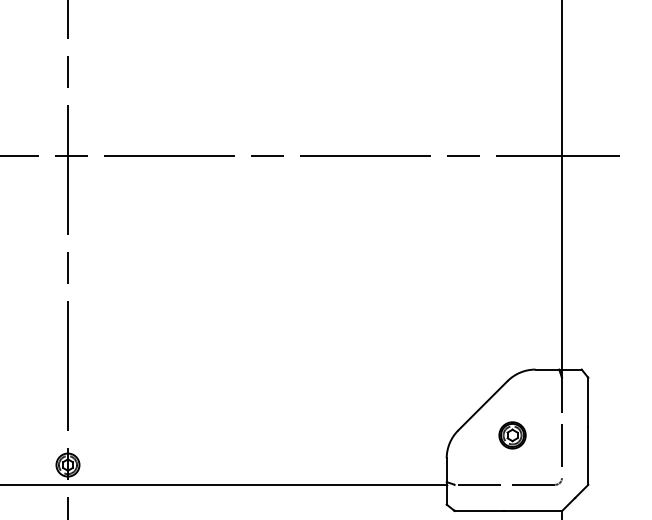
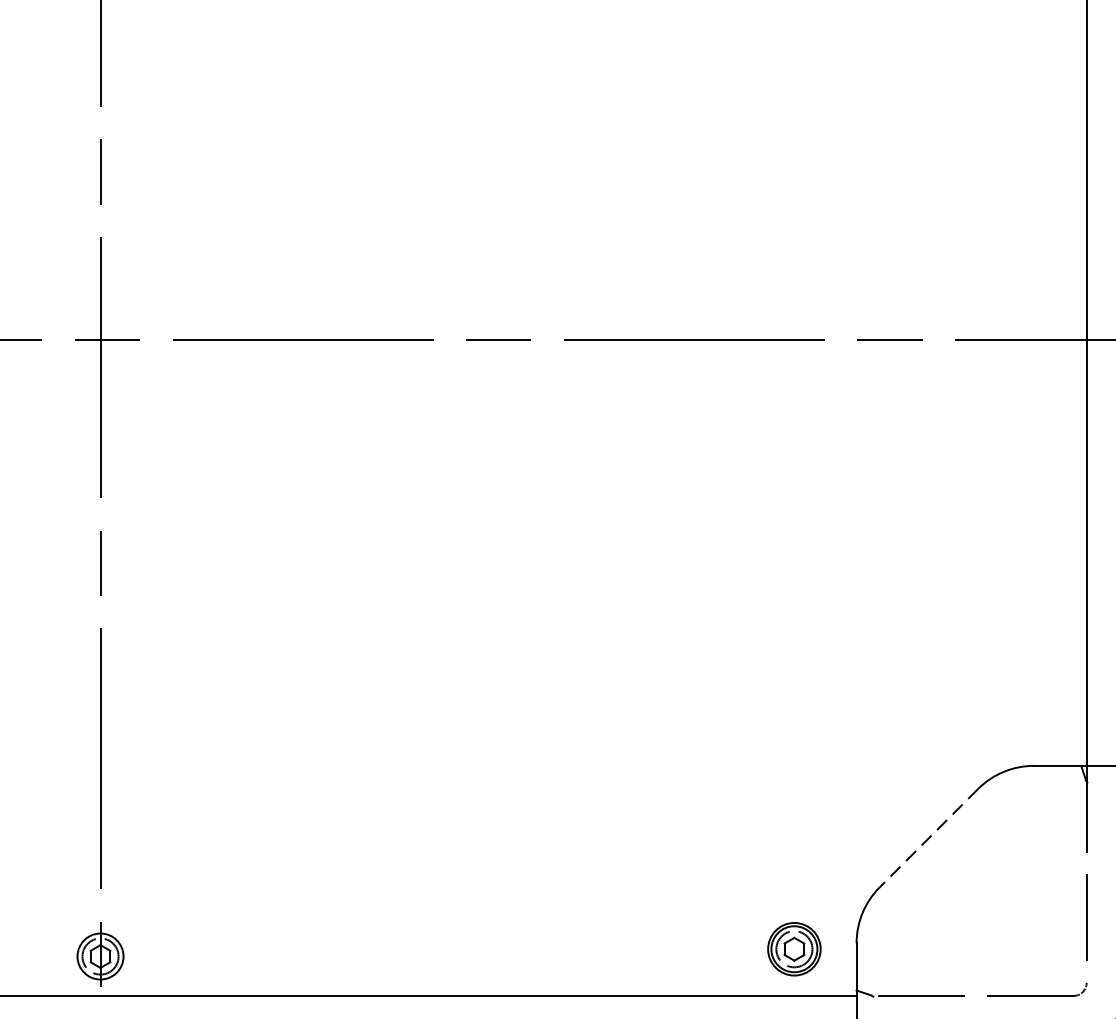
line: (482, 405) -> (928, 837), solid -> dashed
part: (512, 435) -> (794, 949), moved

